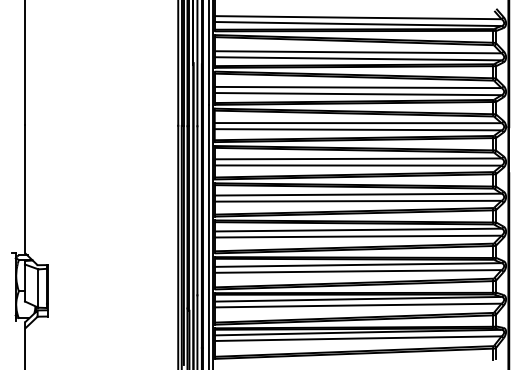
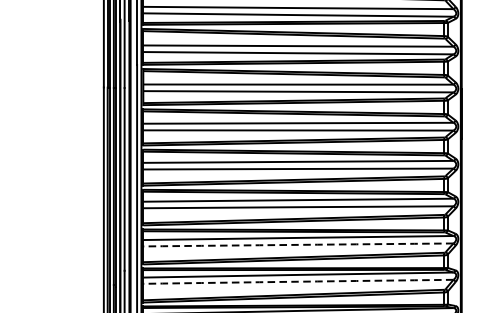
arc: (358, 271) -> (298, 245), solid -> dashed
arc: (358, 305) -> (298, 281), solid -> dashed

